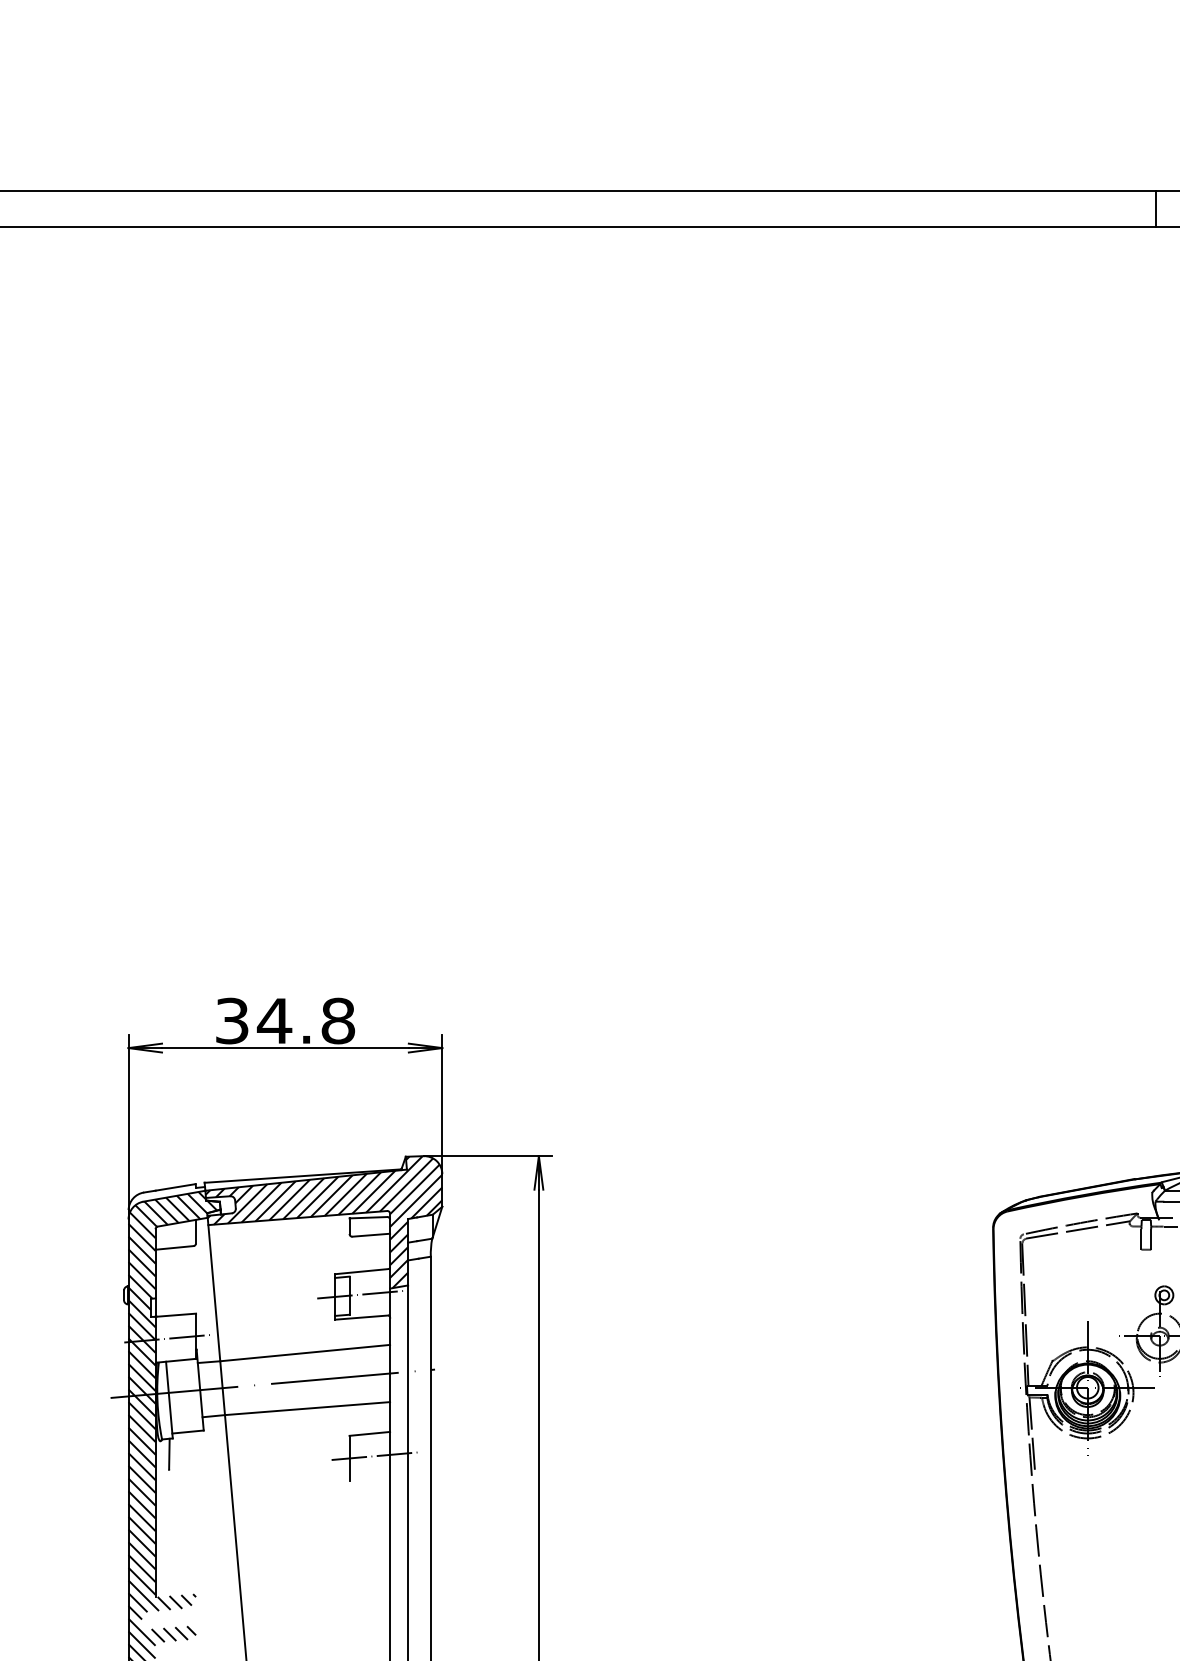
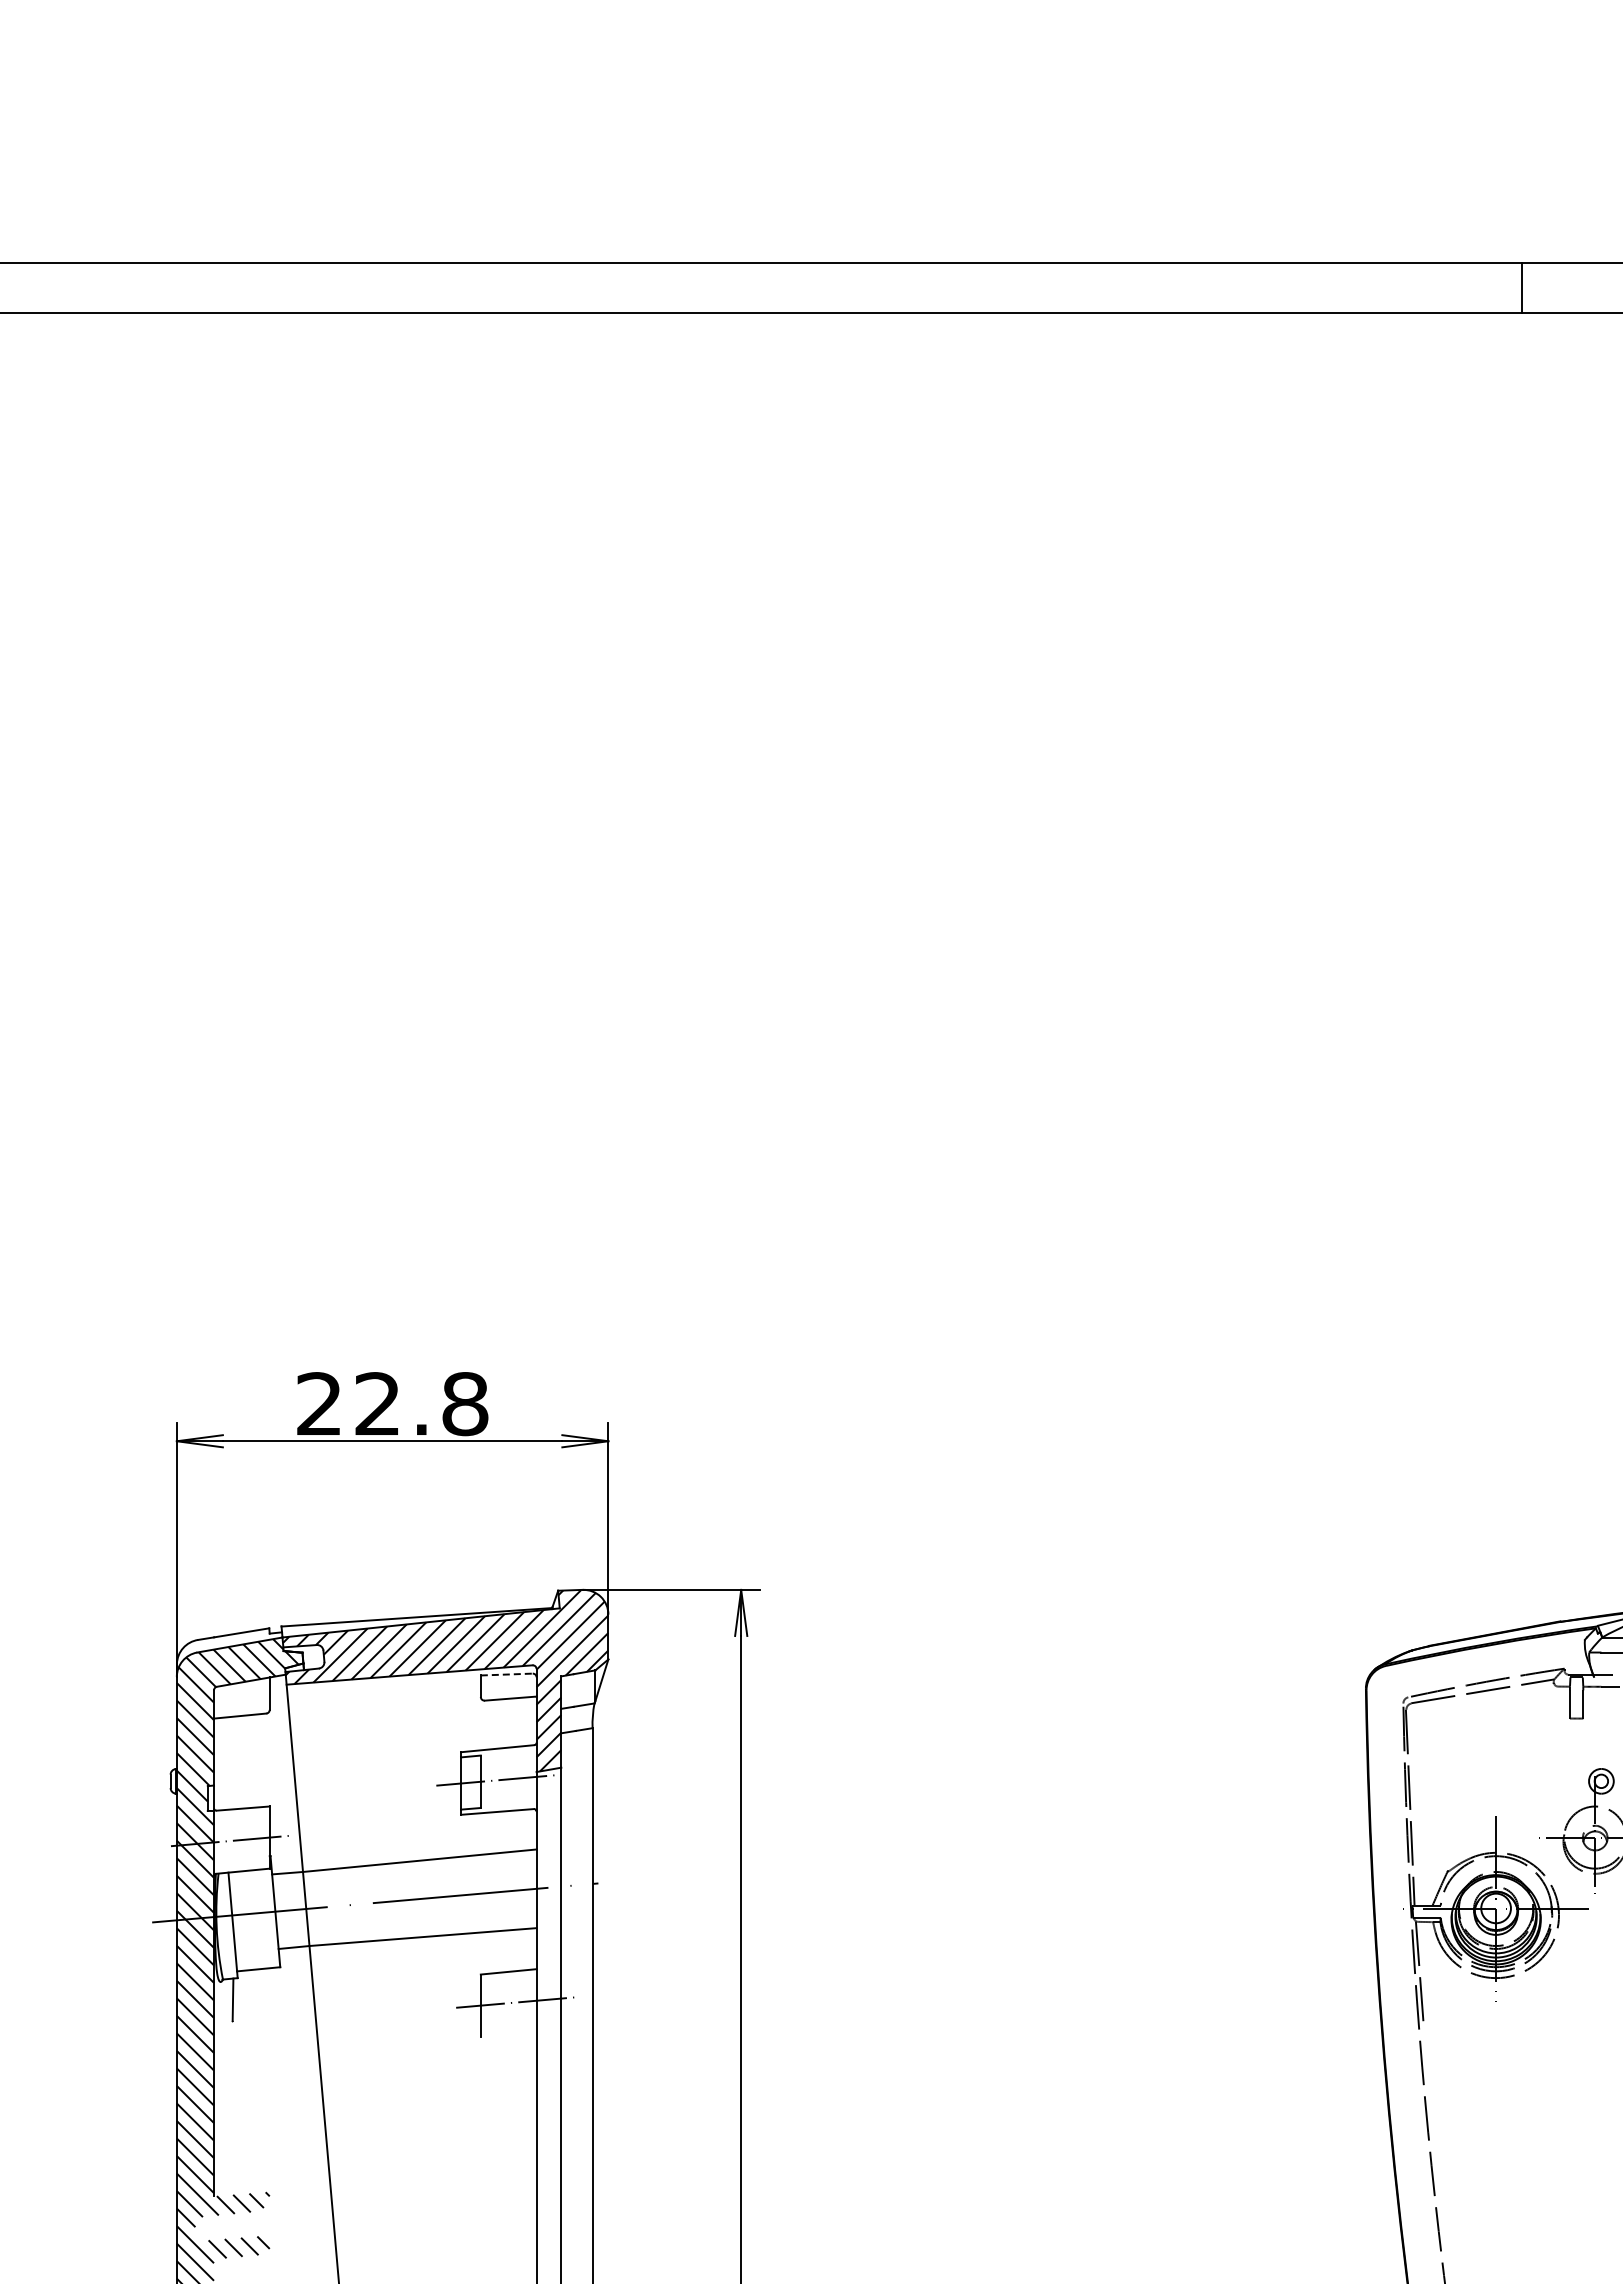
line: (1155, 209) -> (1521, 287), moved
text: (254, 1021) -> (349, 1404), 34.8 -> 22.8
line: (368, 1217) -> (506, 1674), solid -> dashed

